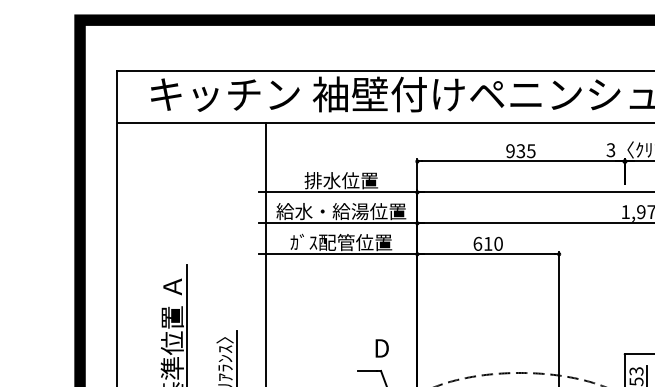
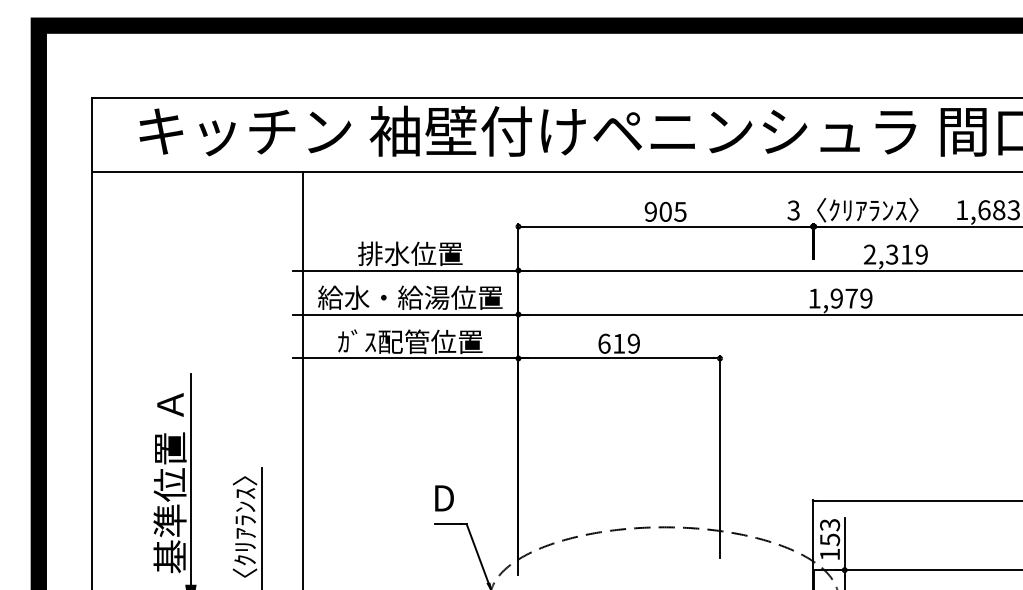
text: (520, 150) -> (665, 211), 935 -> 905
text: (498, 243) -> (633, 343), 610 -> 619
text: (382, 348) -> (444, 498), moved

